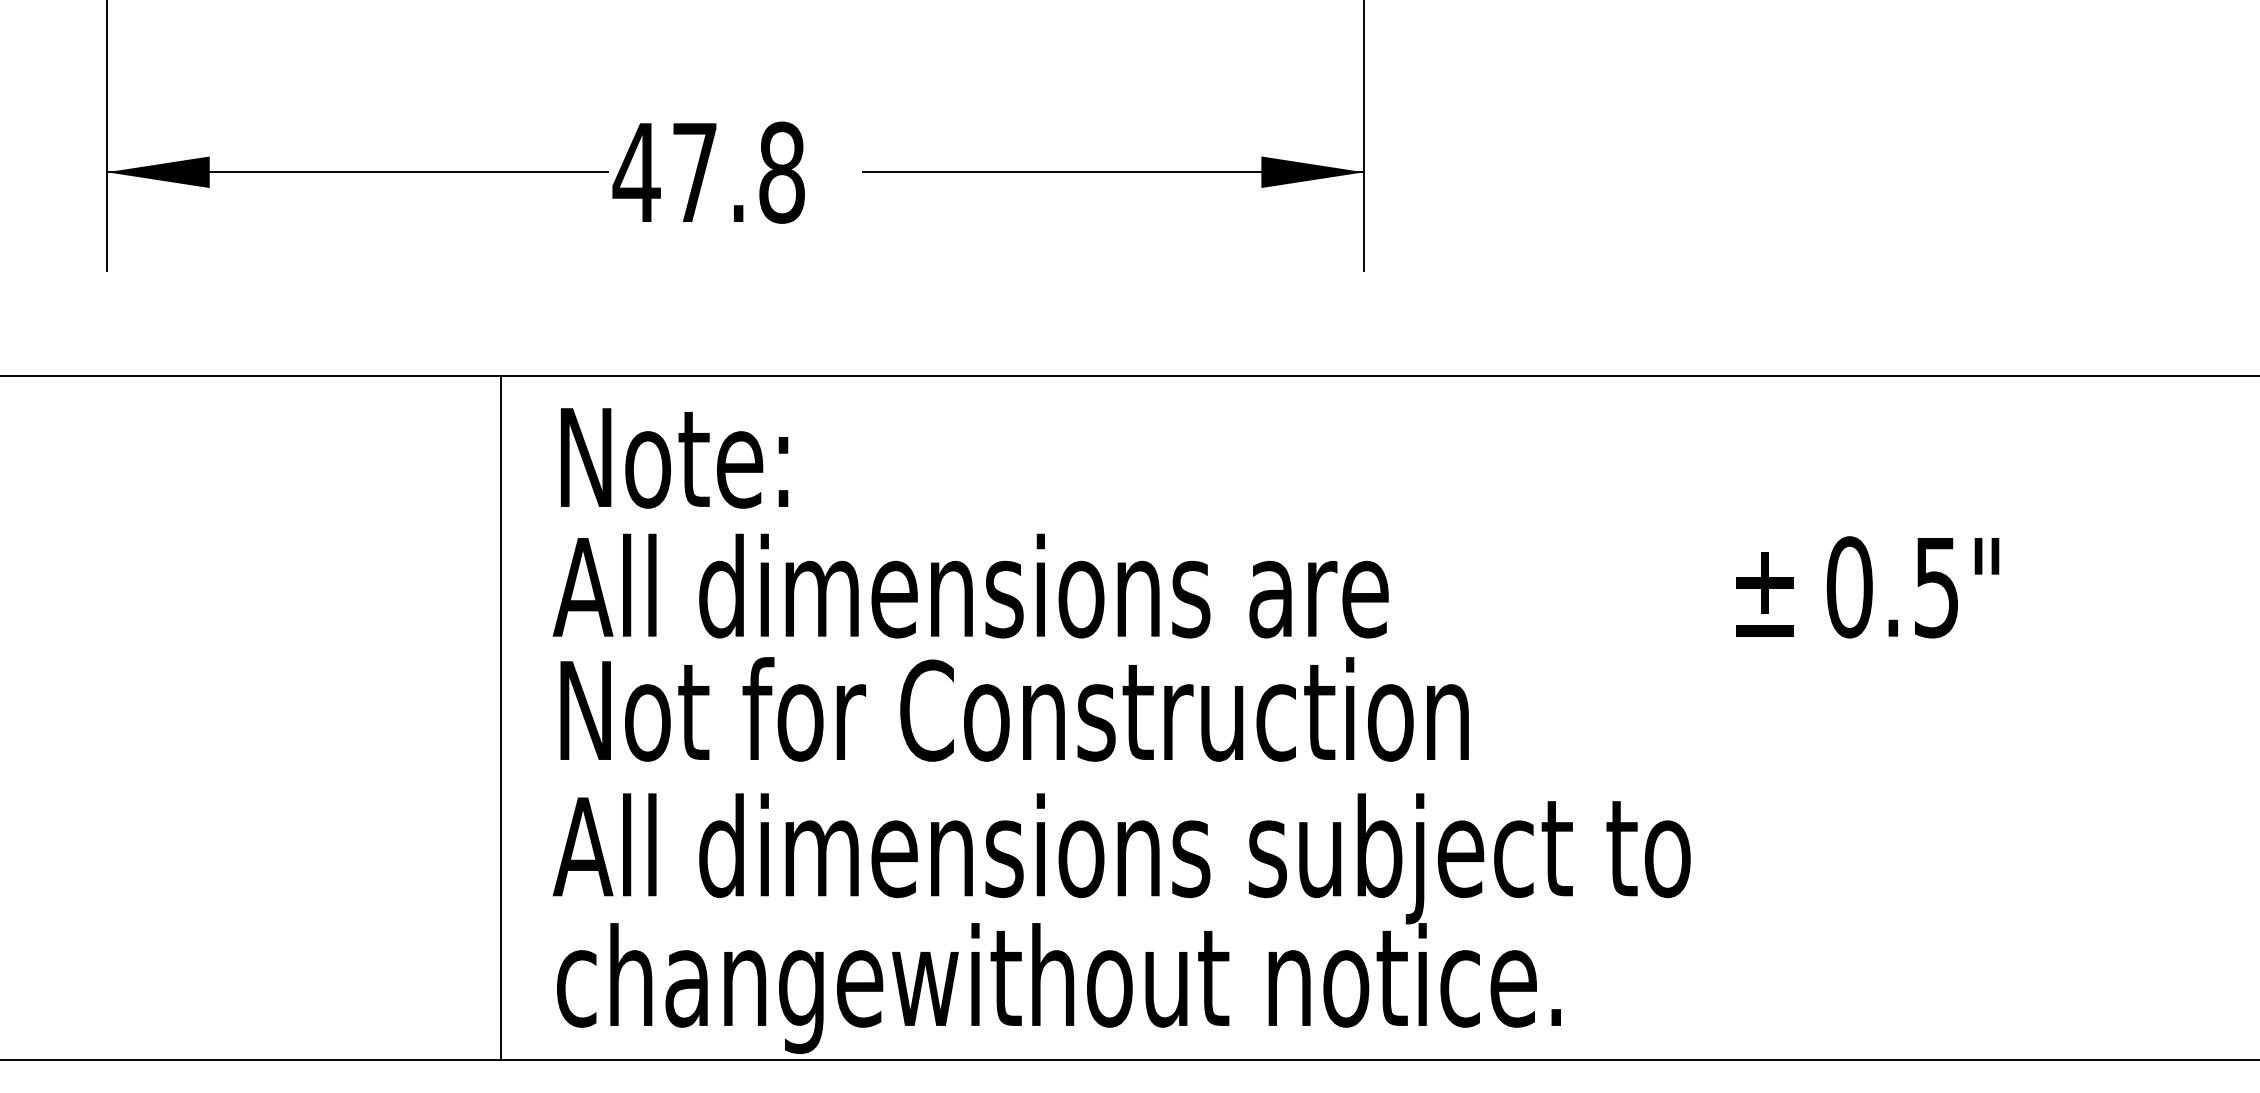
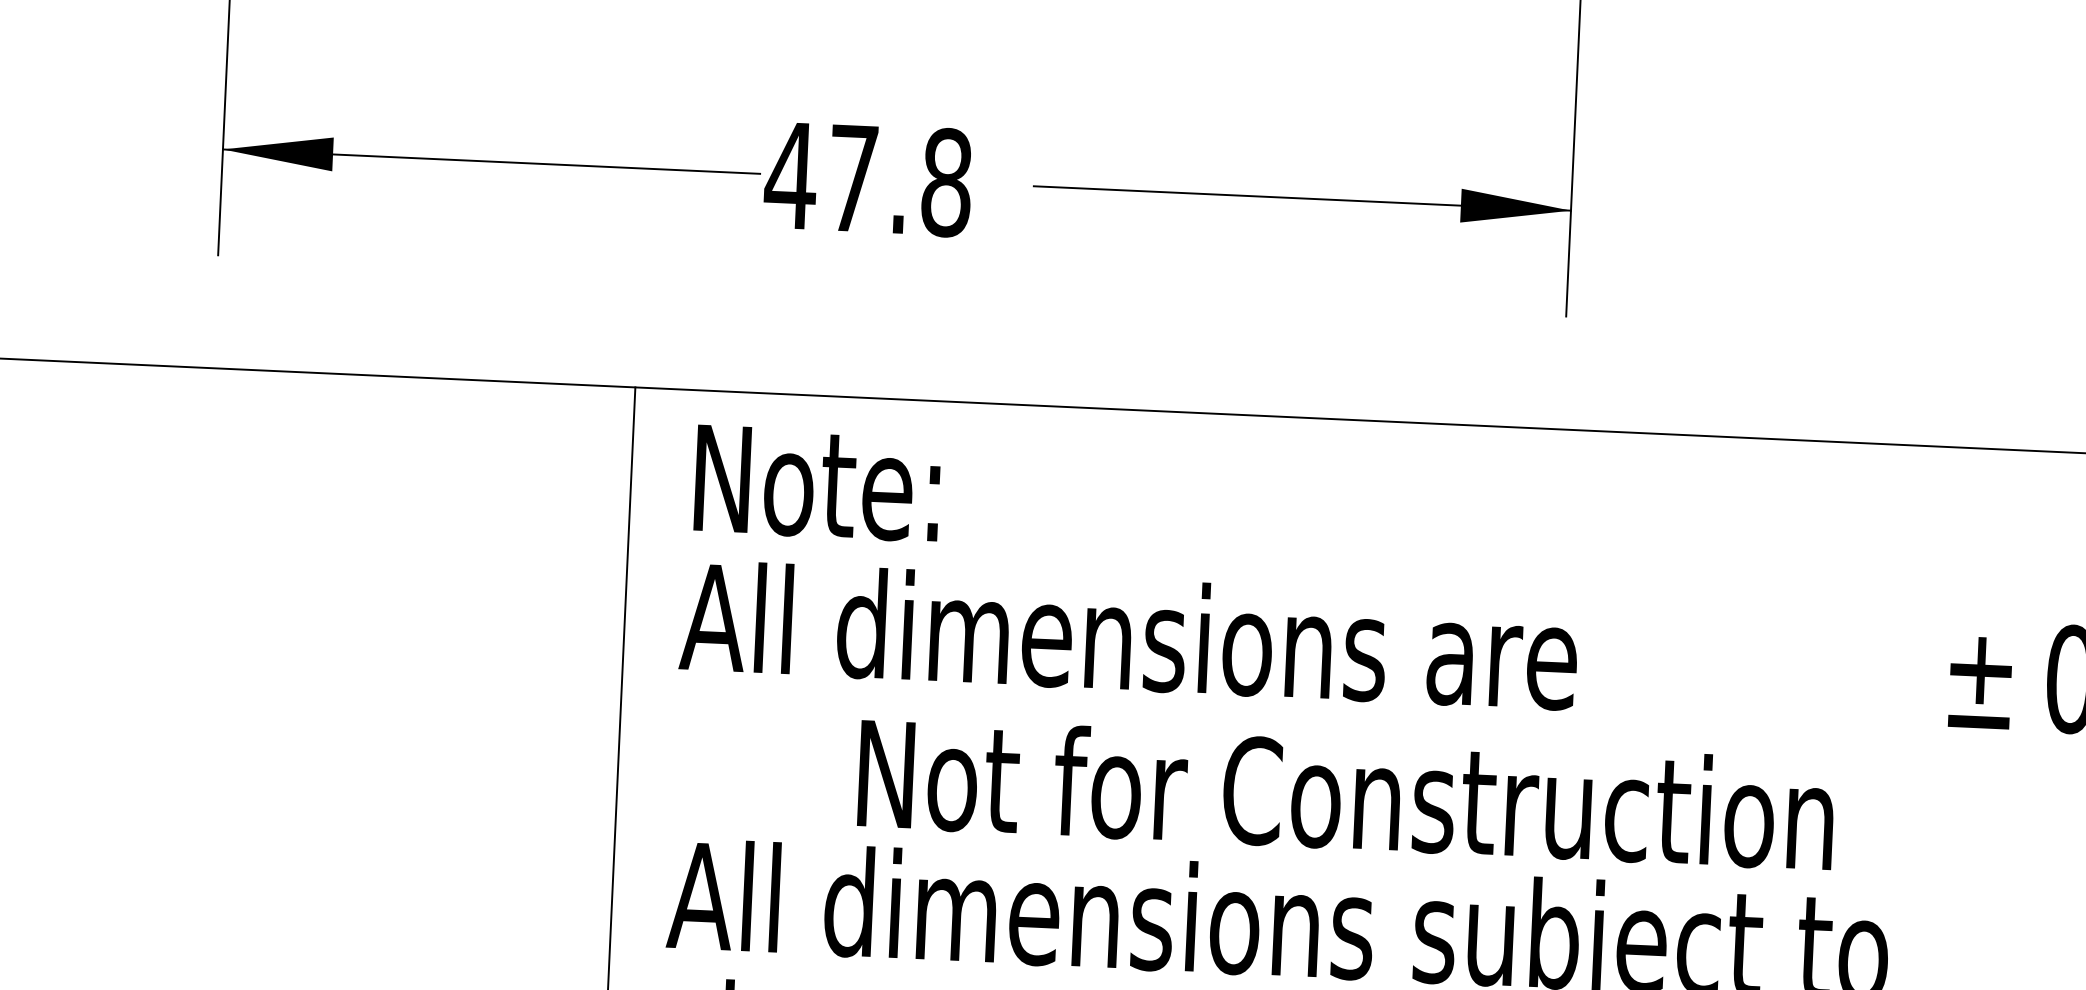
text: (1014, 709) -> (1346, 793), moved

